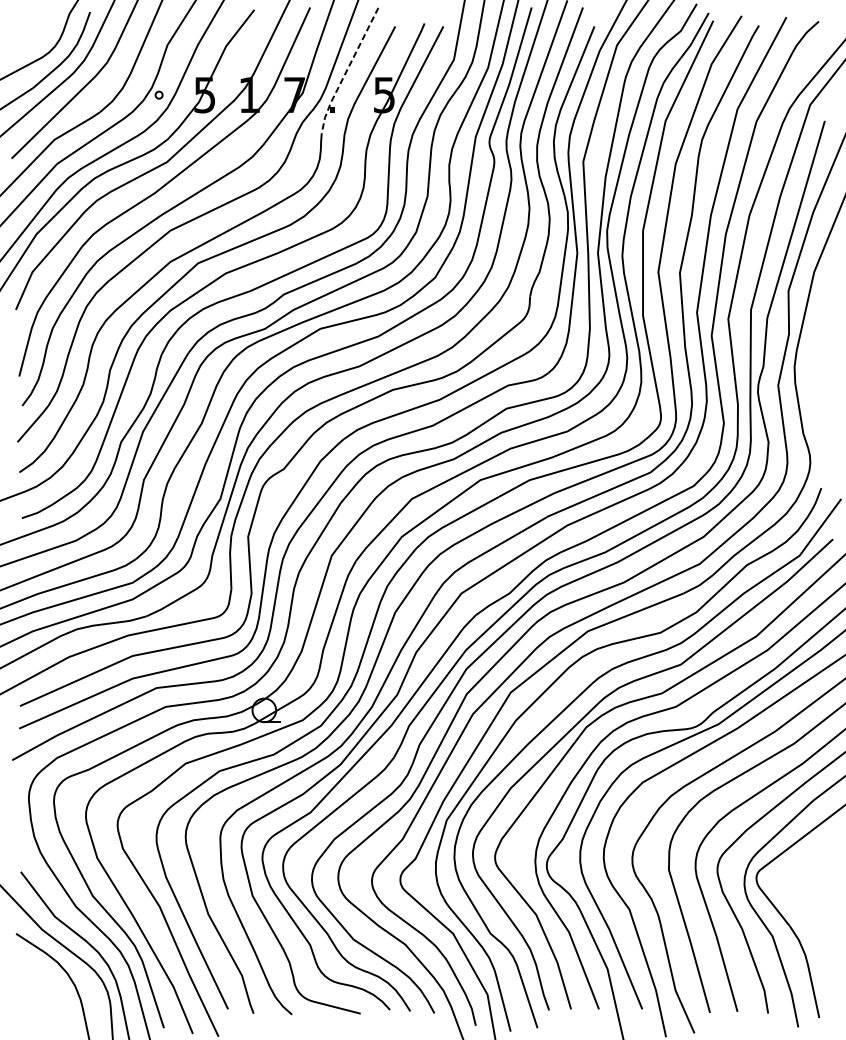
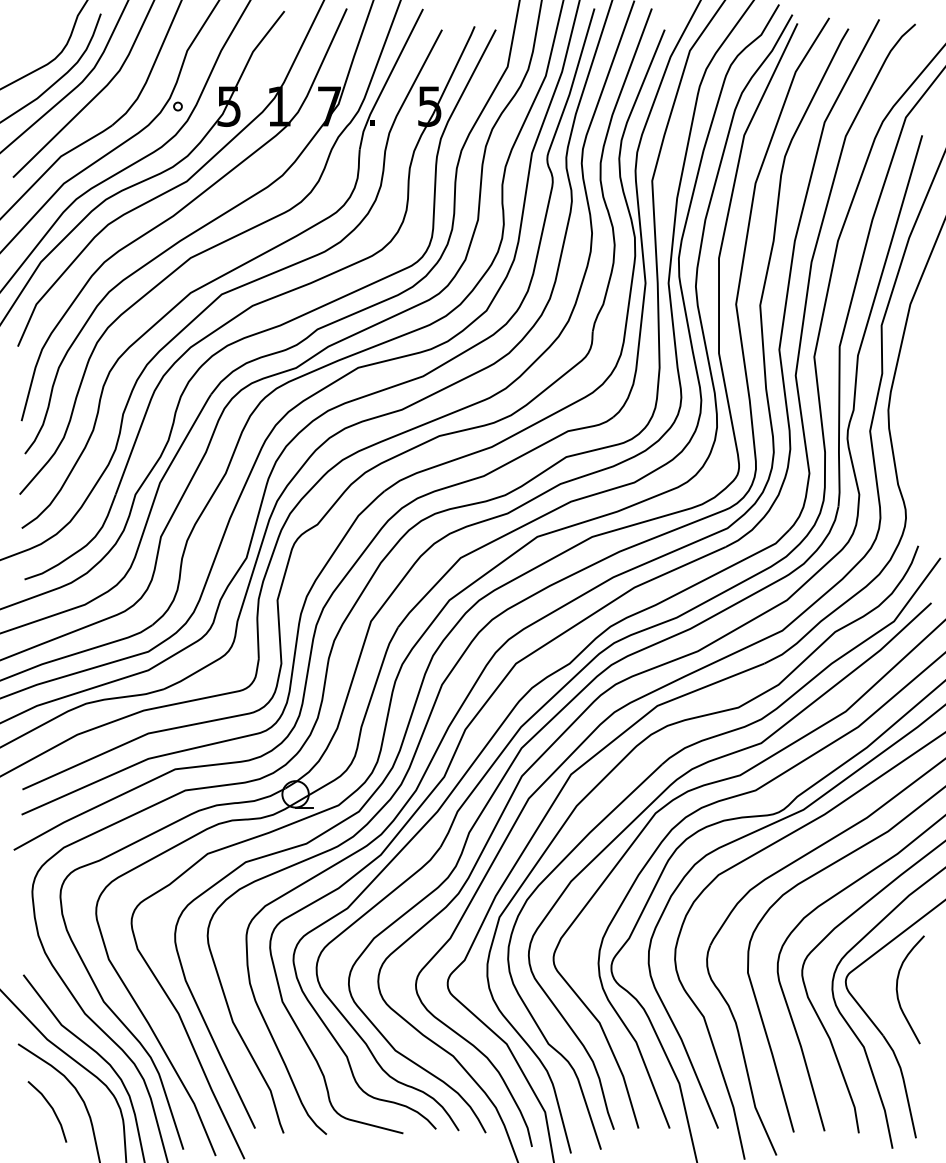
line: (346, 71) -> (387, 80), dashed -> solid
curve: (803, 888) -> (898, 993), added
line: (45, 990) -> (50, 1107), added

